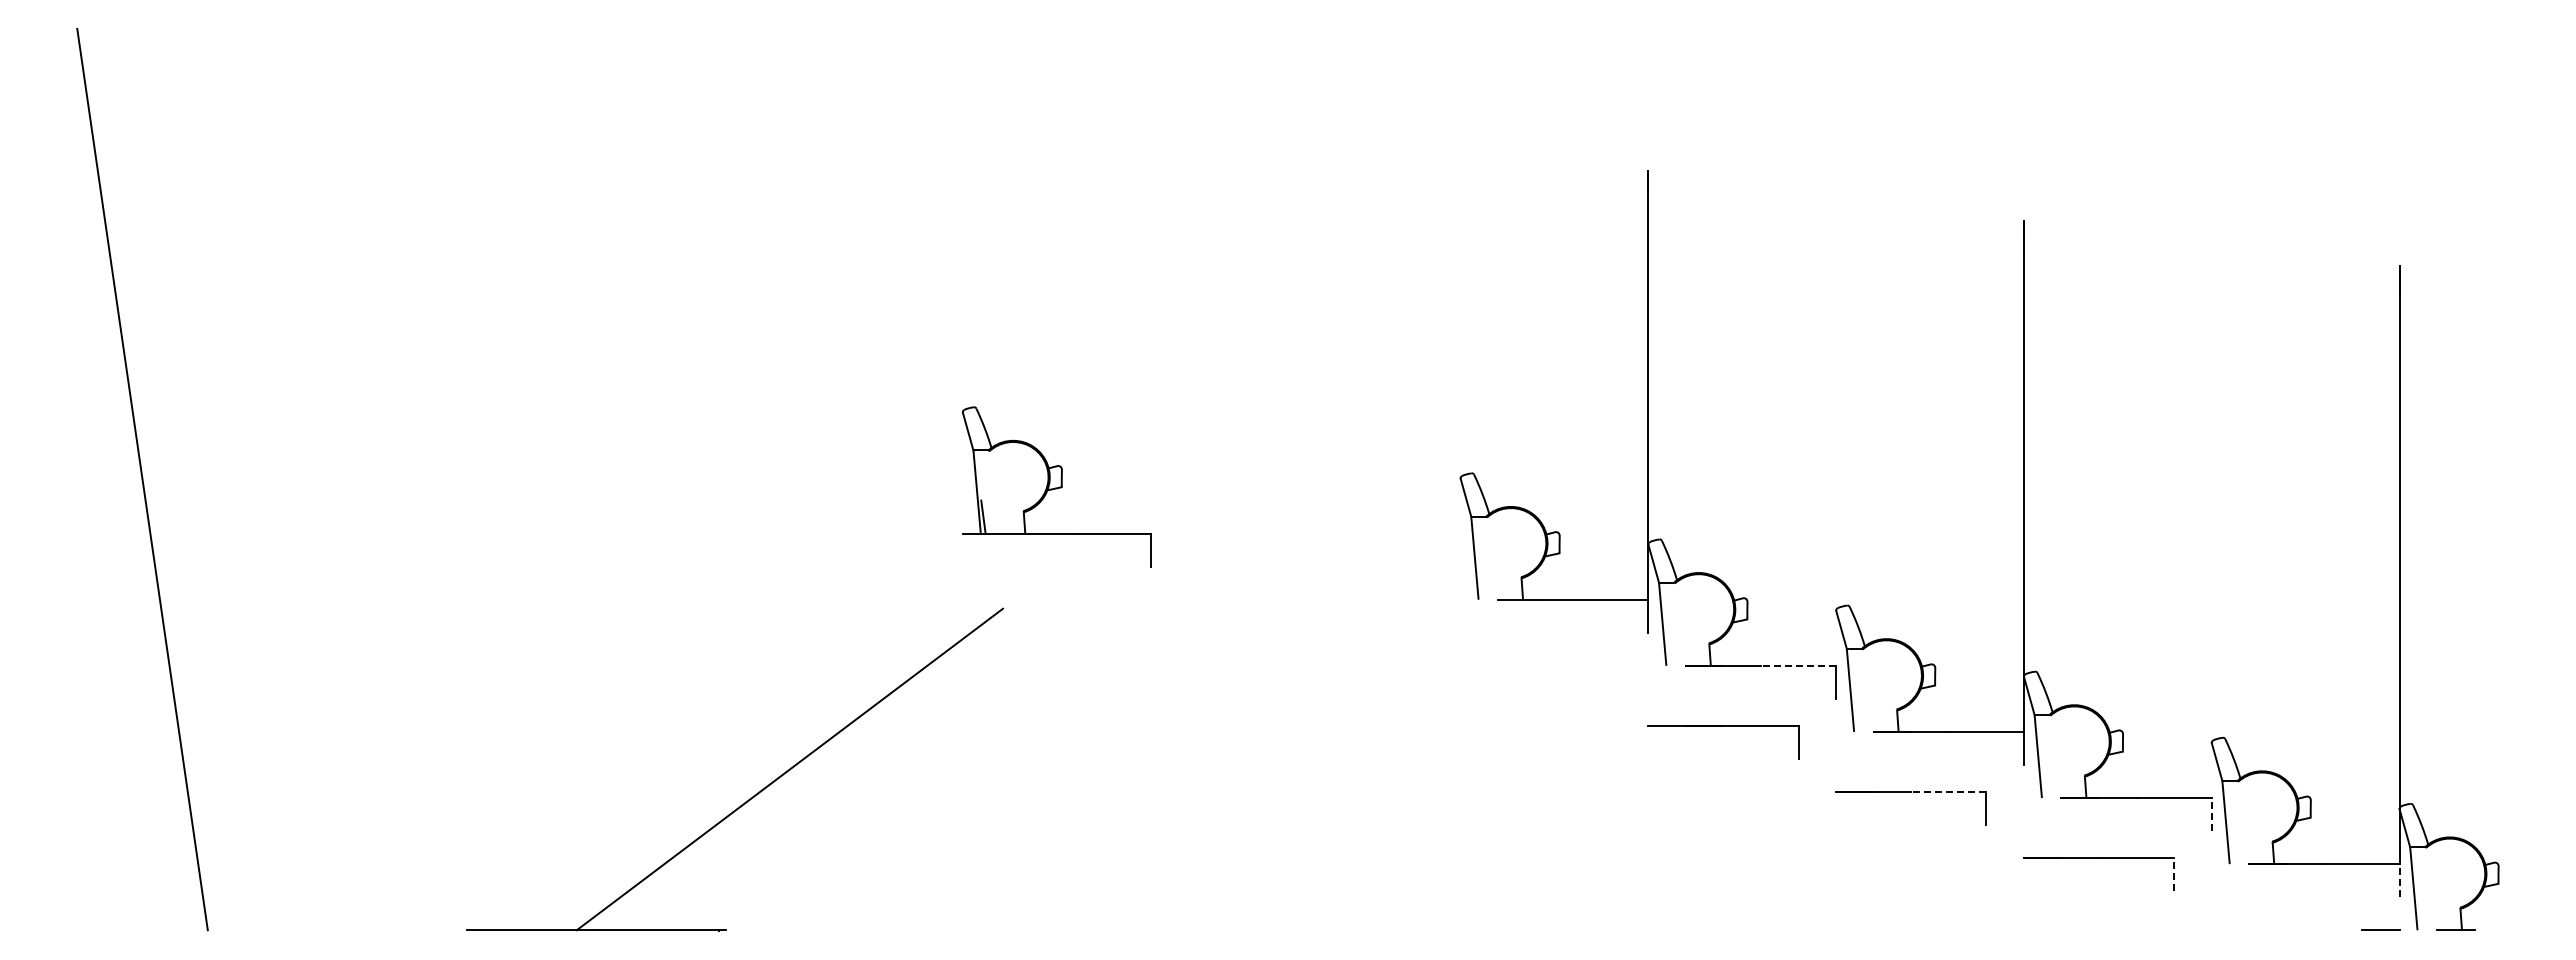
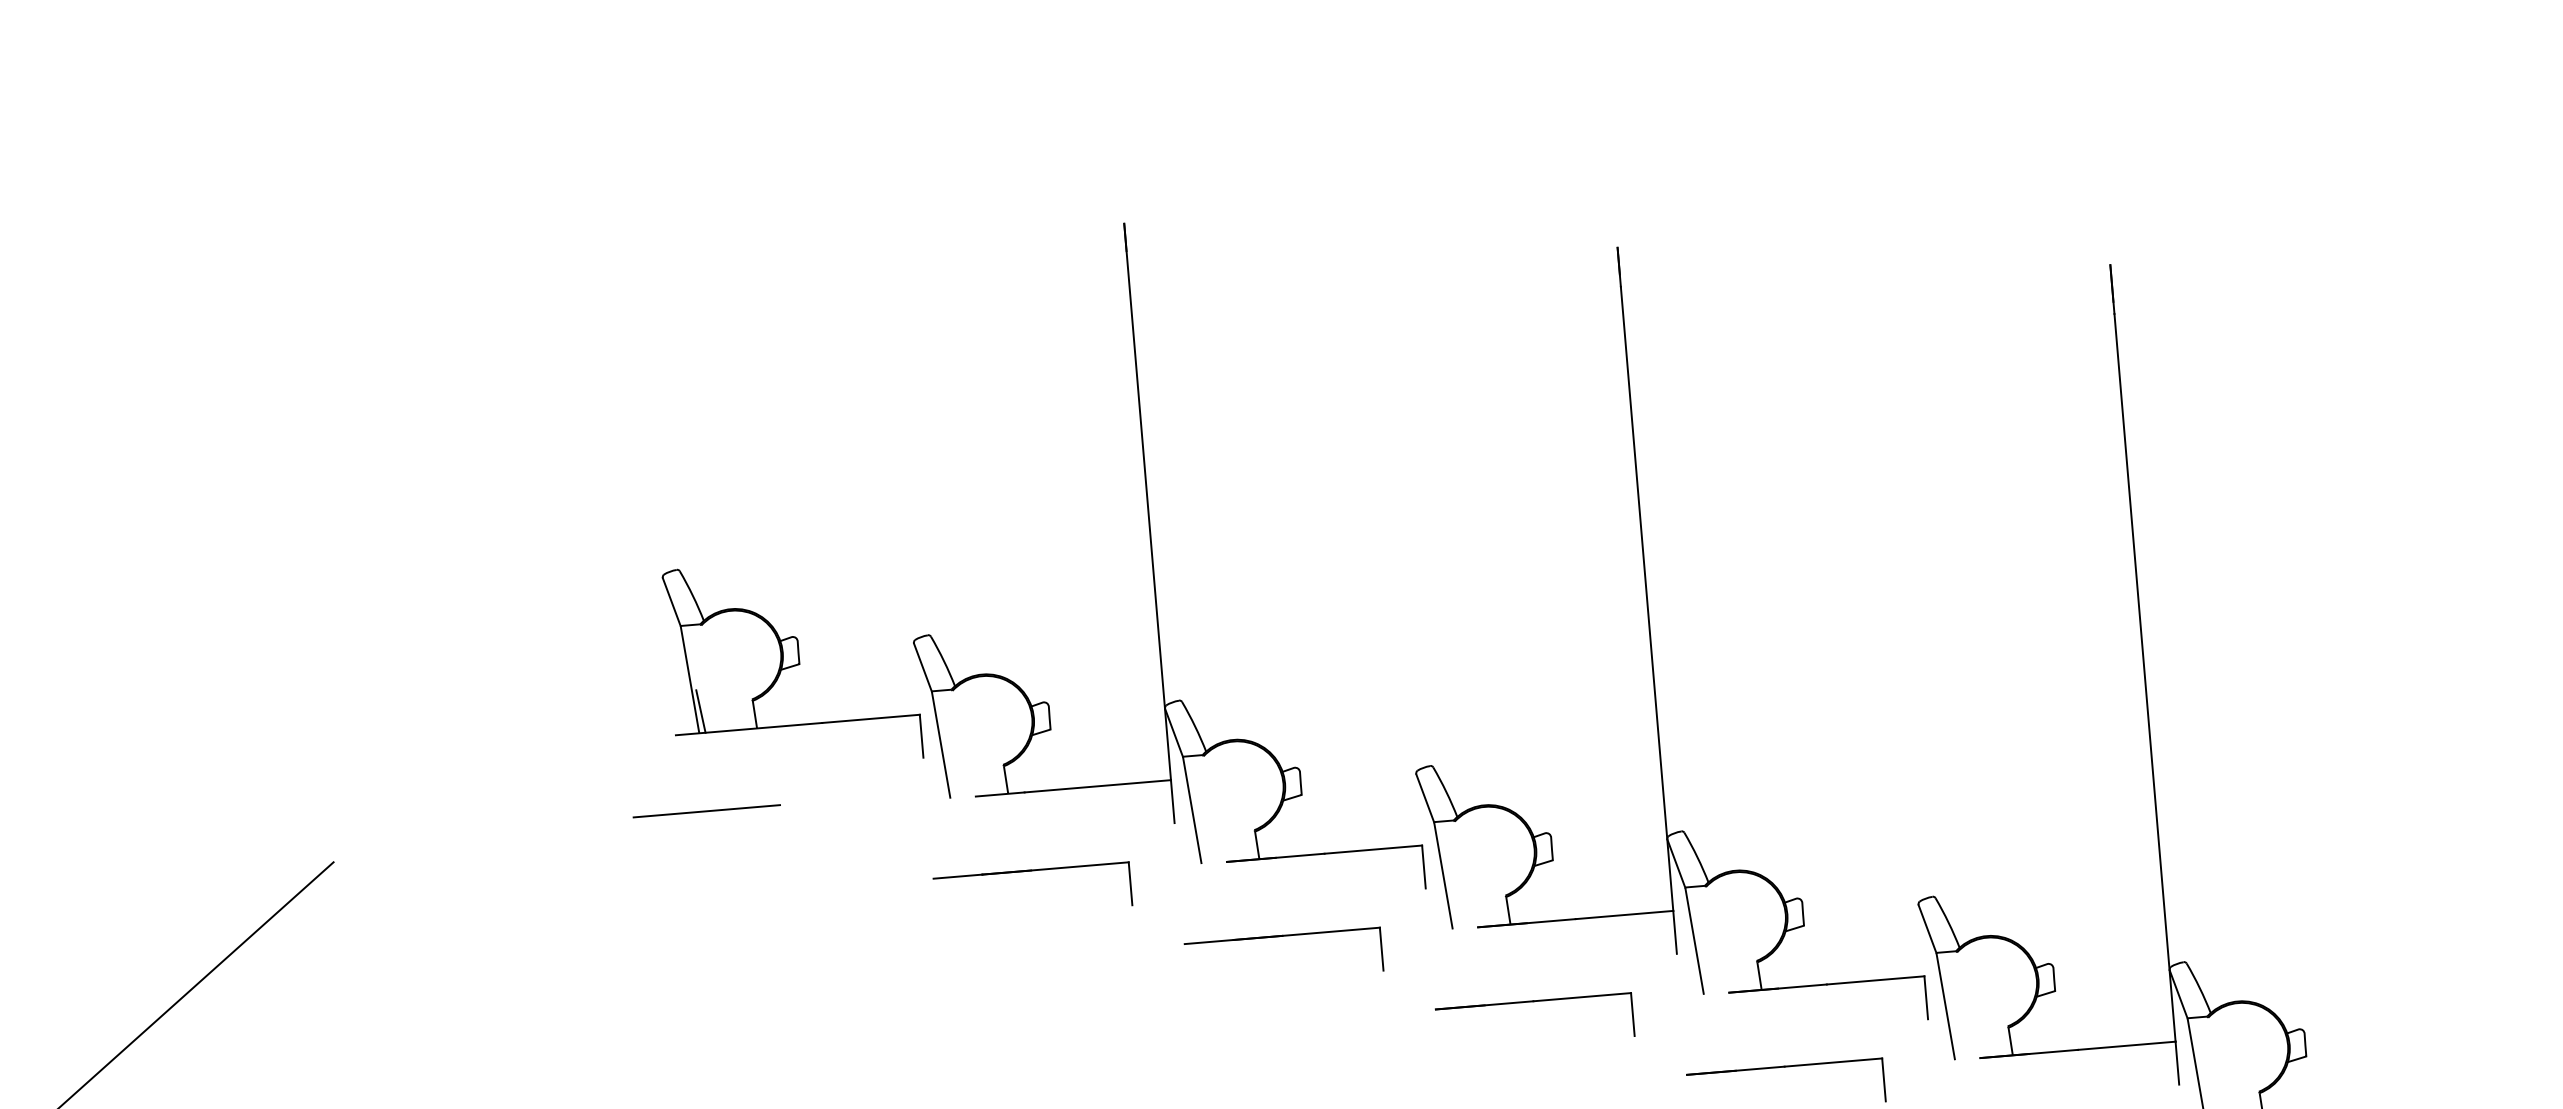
part: (1056, 486) -> (792, 663), moved
line: (1291, 593) -> (706, 810), added
part: (1535, 660) -> (1031, 871), added
line: (1798, 665) -> (1373, 849), dashed -> solid
line: (1948, 792) -> (1581, 997), dashed -> solid
line: (2211, 814) -> (1925, 997), dashed -> solid
line: (2174, 874) -> (1884, 1079), dashed -> solid
line: (2399, 880) -> (2177, 1062), dashed -> solid

